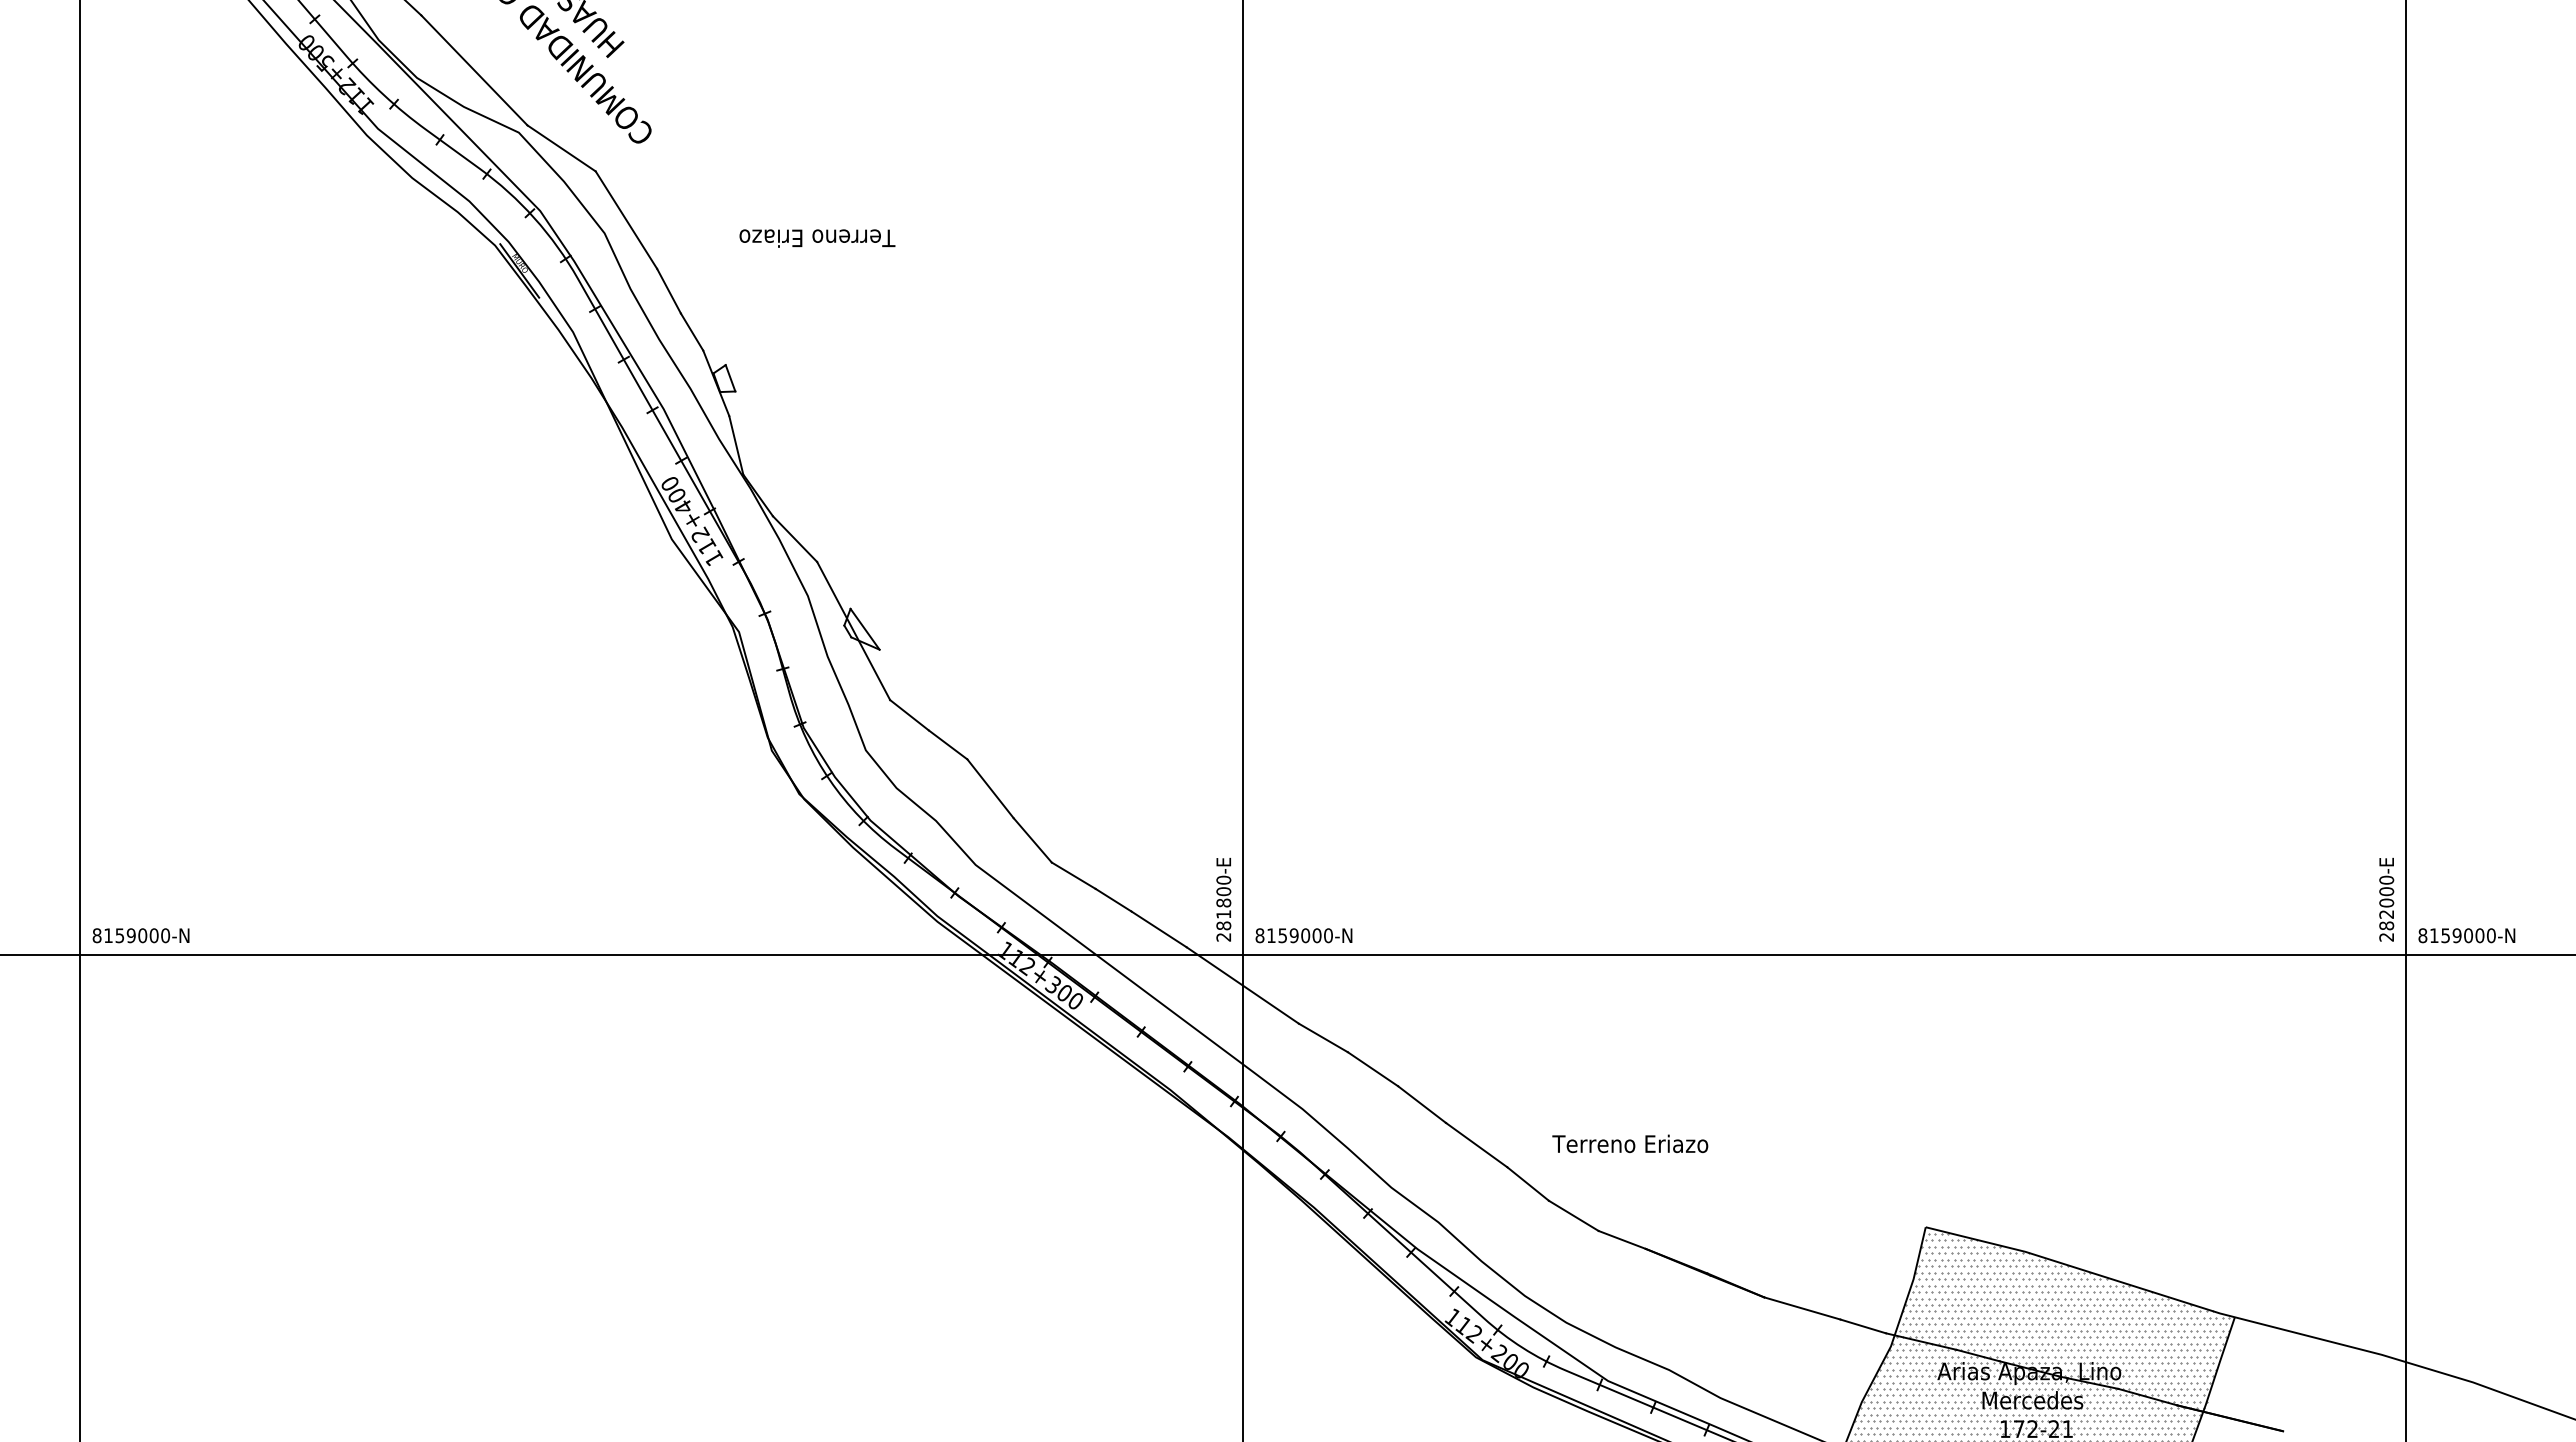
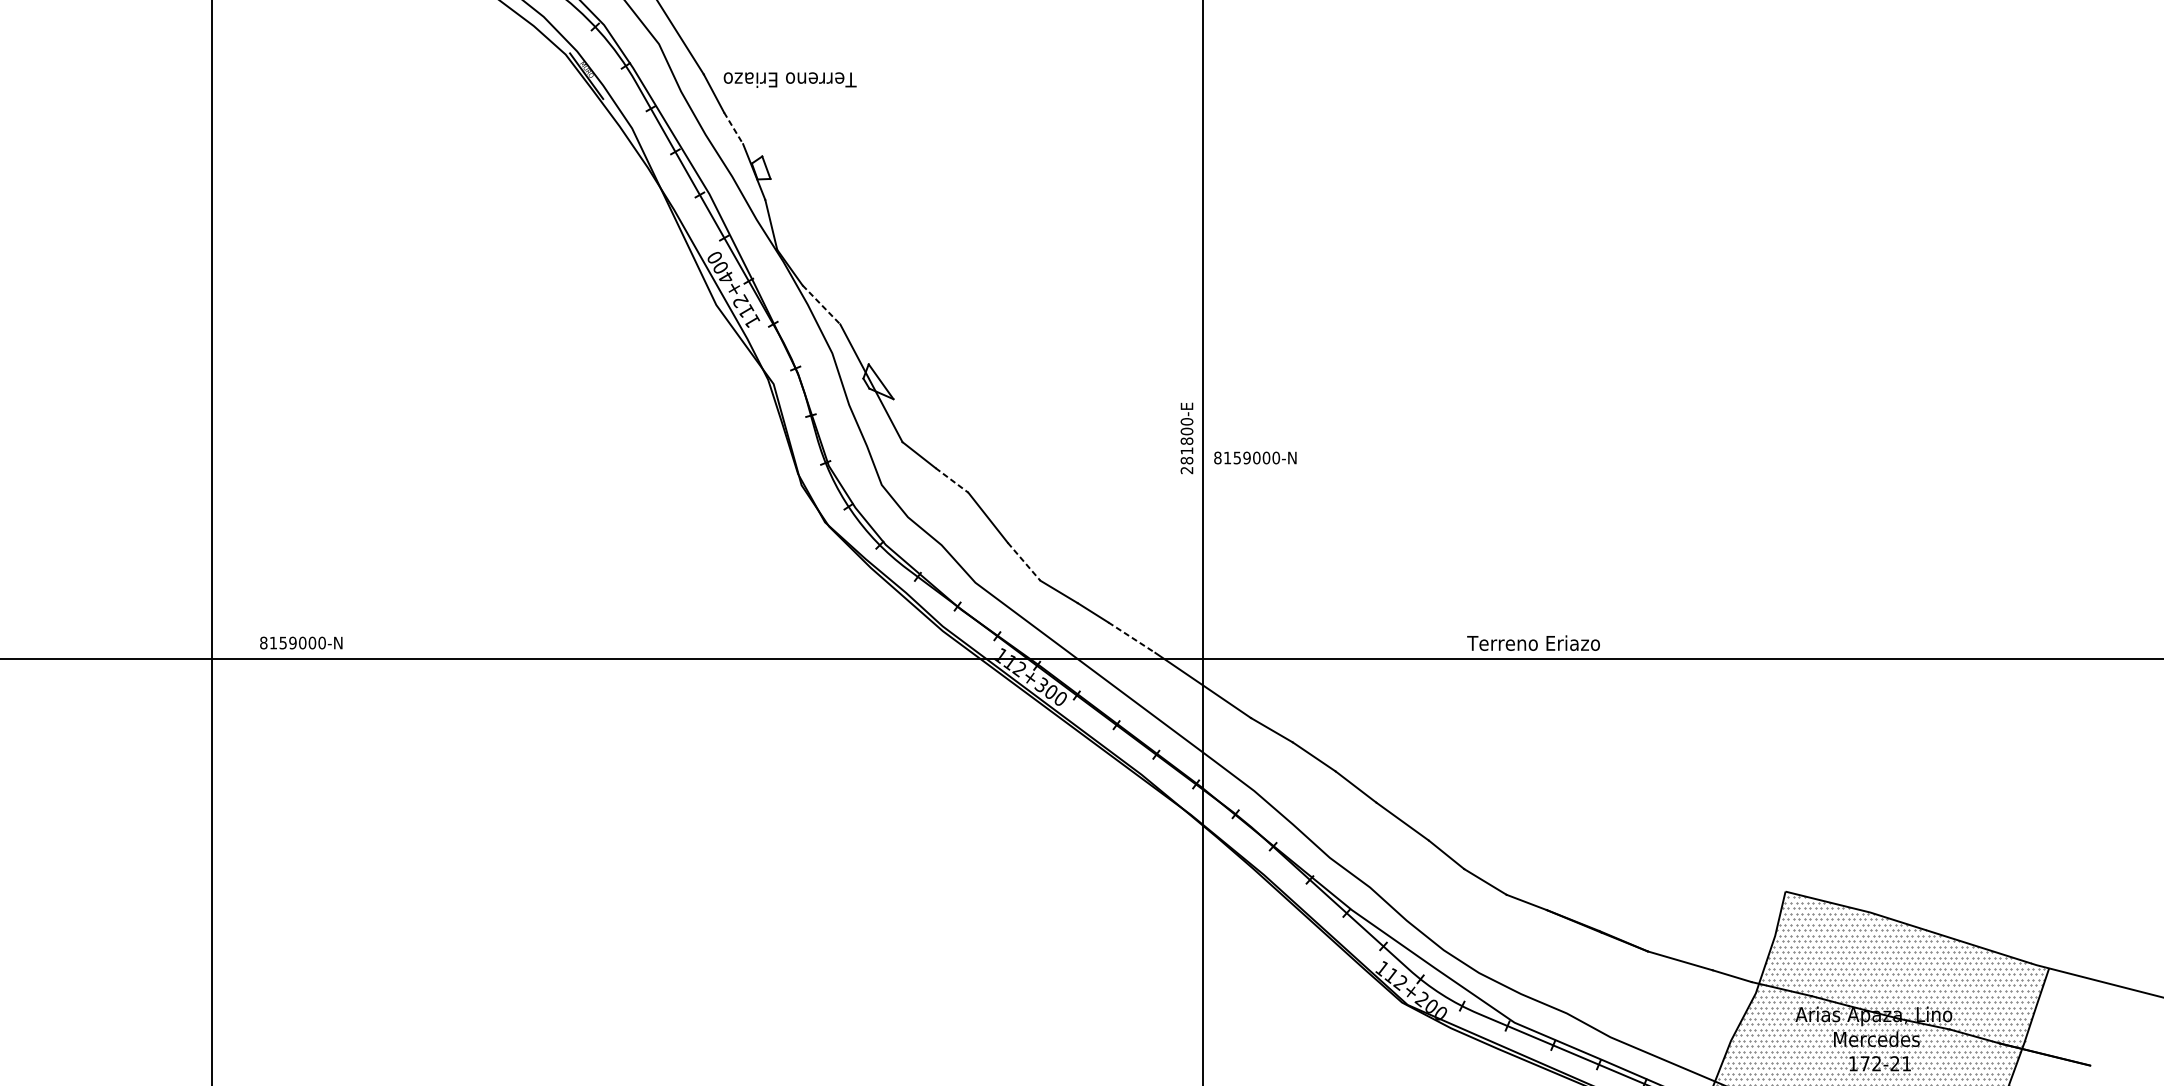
text: (817, 238) -> (790, 80), moved
line: (692, 332) -> (733, 128), solid -> dashed
line: (795, 539) -> (821, 305), solid -> dashed
line: (948, 745) -> (952, 480), solid -> dashed
line: (1033, 840) -> (1024, 561), solid -> dashed
text: (1223, 899) -> (1186, 438), moved
line: (1159, 929) -> (1132, 637), solid -> dashed
text: (140, 935) -> (300, 642), moved
text: (1303, 935) -> (1254, 457), moved
text: (1630, 1143) -> (1533, 642), moved

